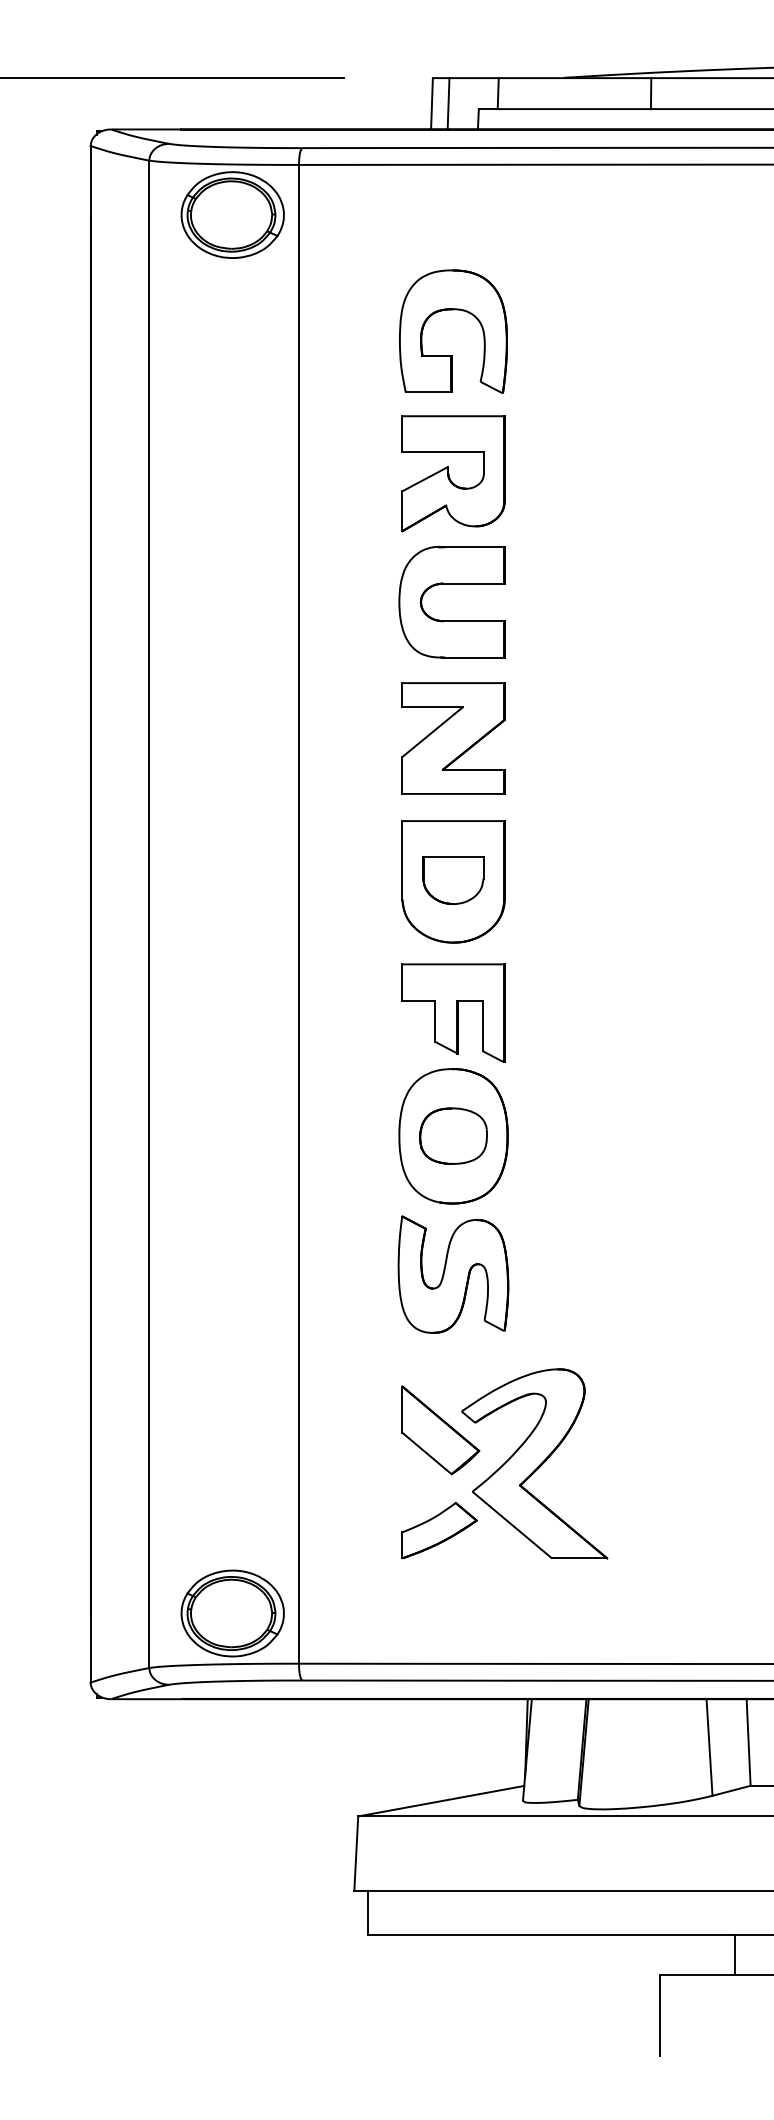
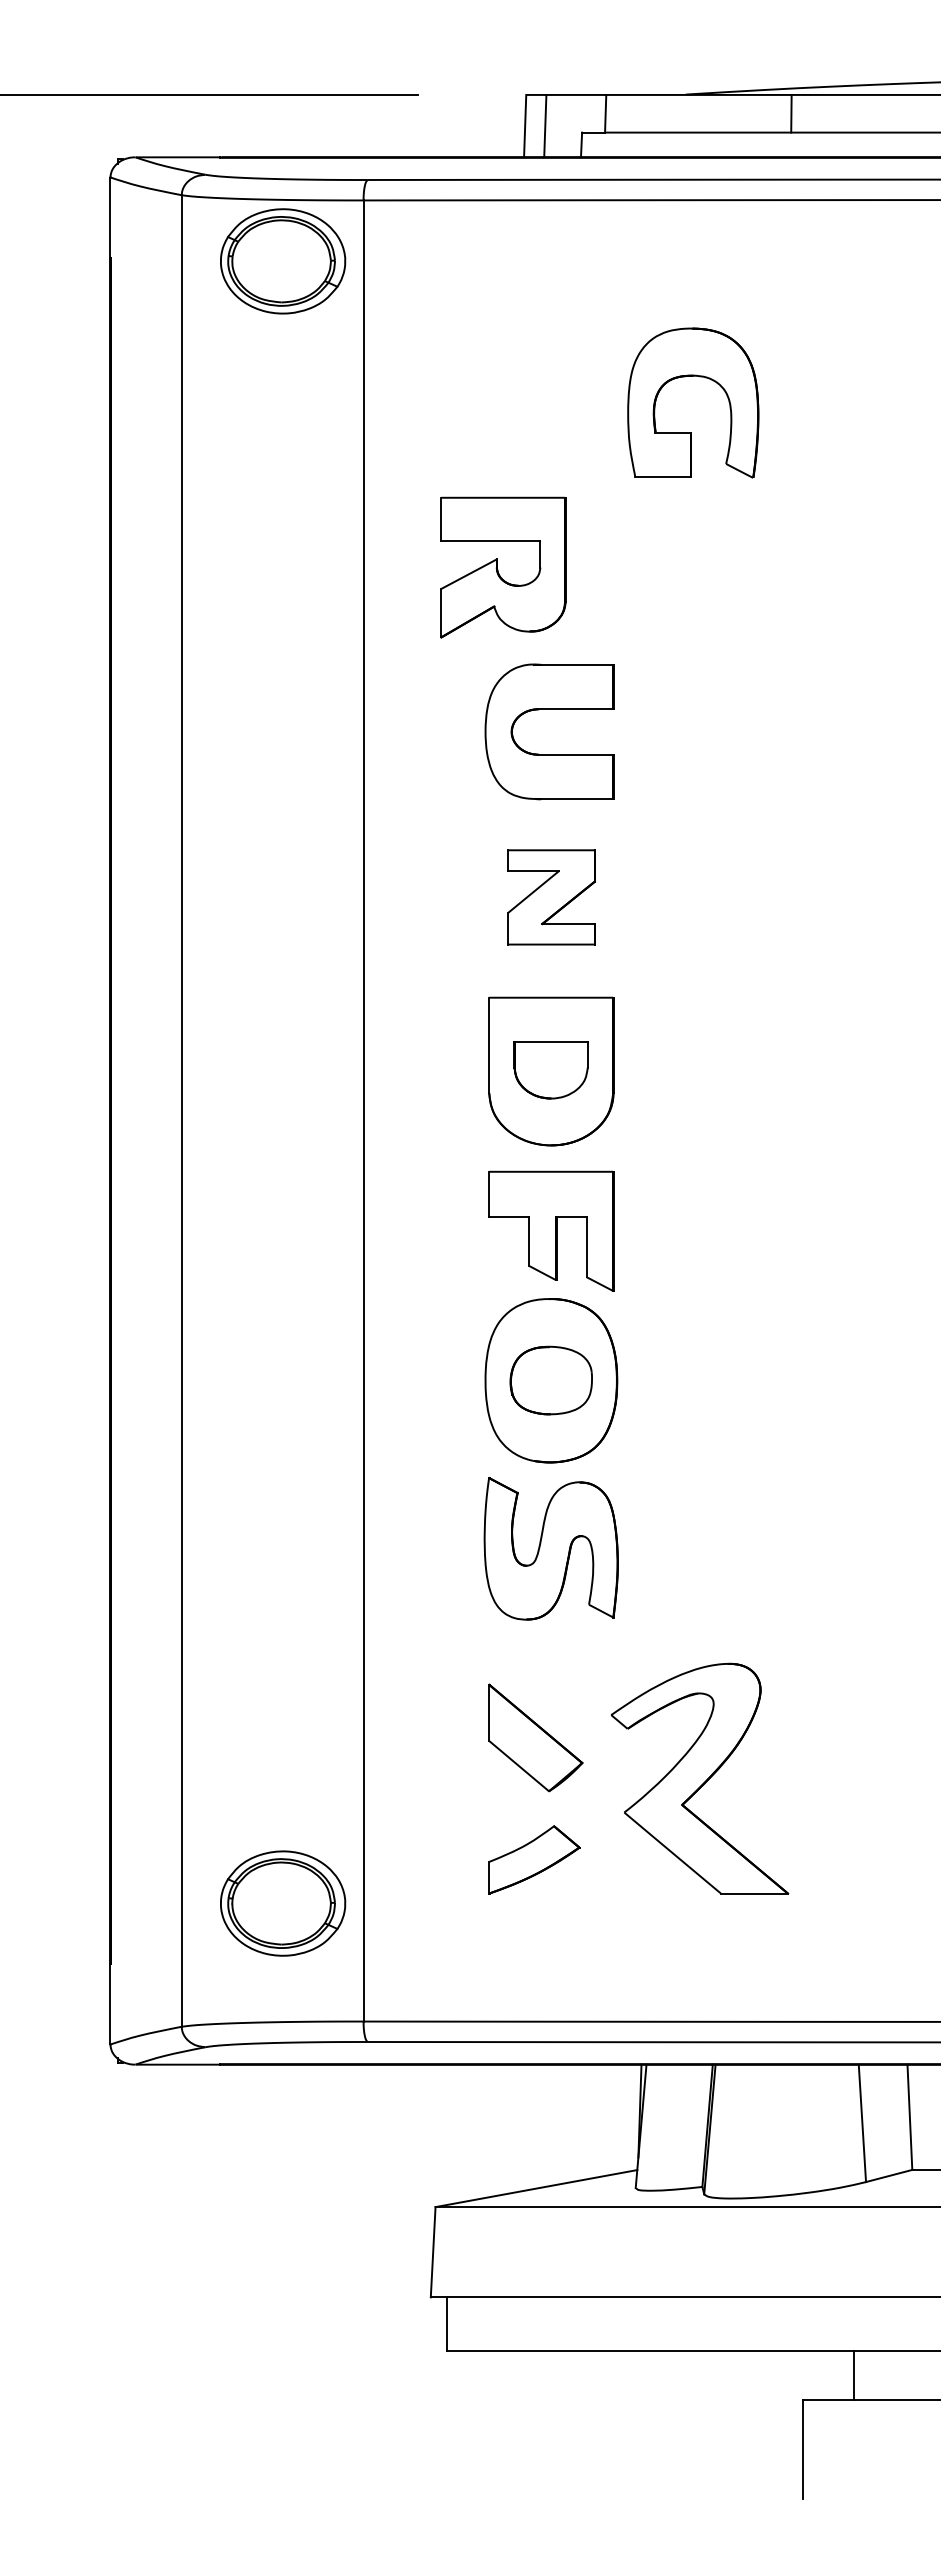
part: (458, 310) -> (699, 377), moved
part: (453, 473) -> (503, 567), moved
part: (453, 738) -> (551, 897), size x0.7
part: (534, 1463) -> (699, 1778), moved
part: (233, 1613) -> (283, 1903), moved
line: (734, 1955) -> (853, 2375), moved

